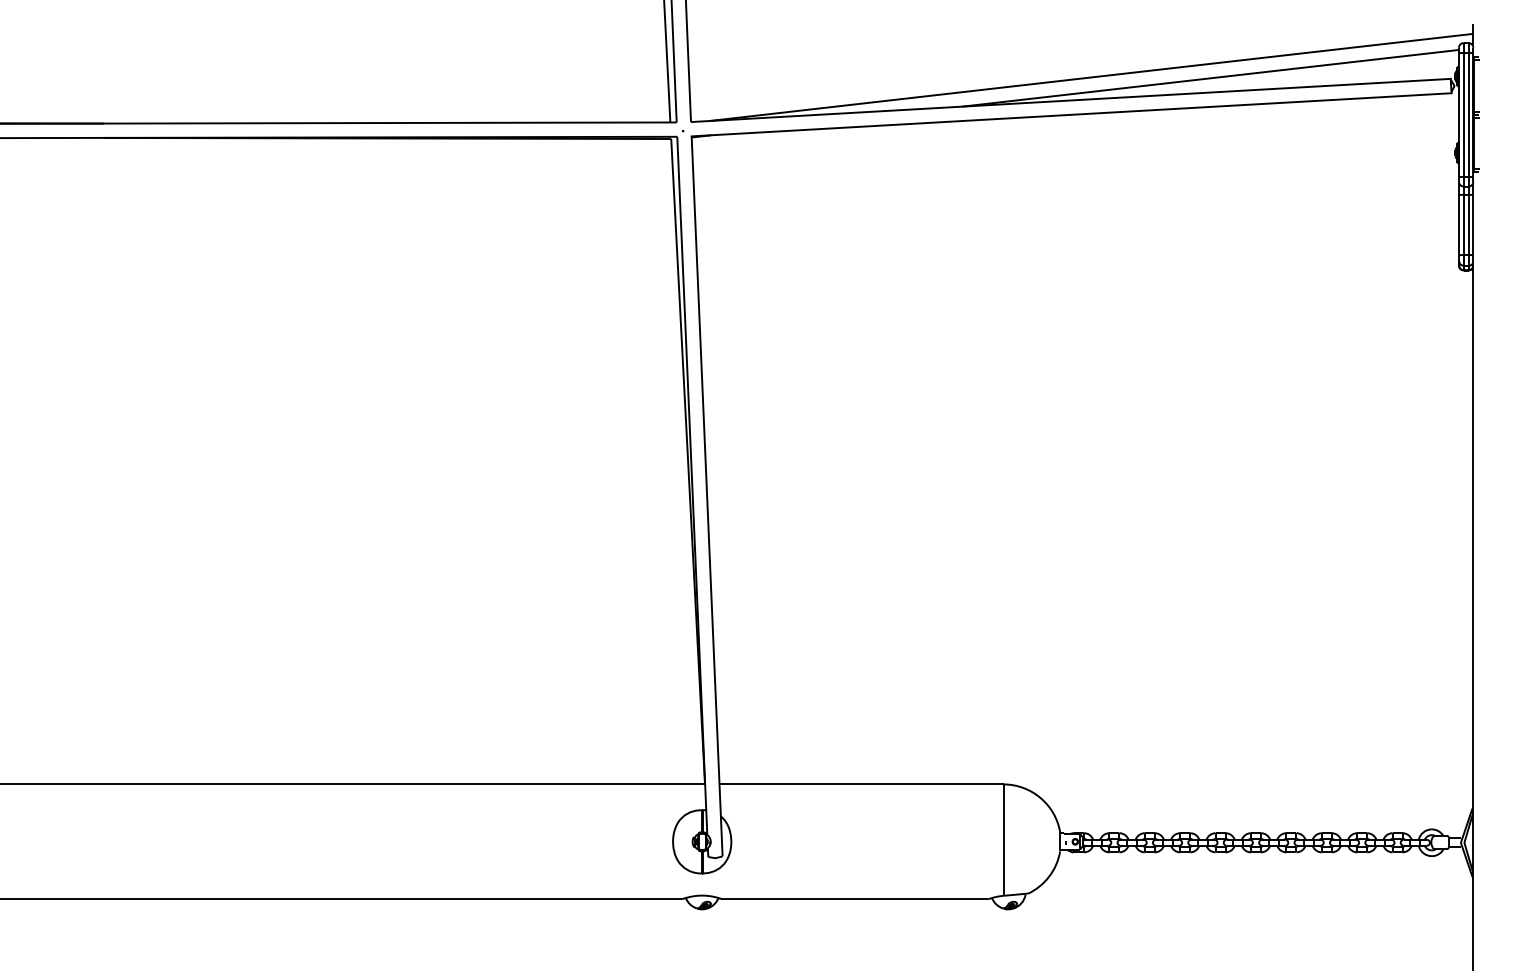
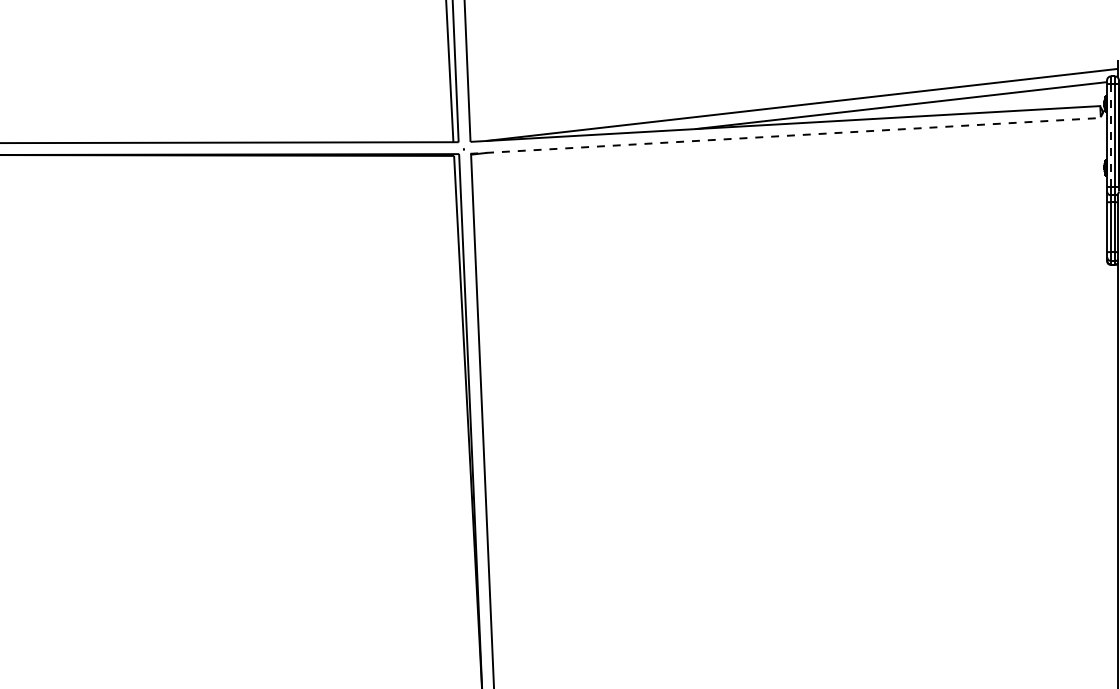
line: (1071, 114) -> (785, 135), solid -> dashed
line: (1463, 115) -> (1110, 136), solid -> dashed

